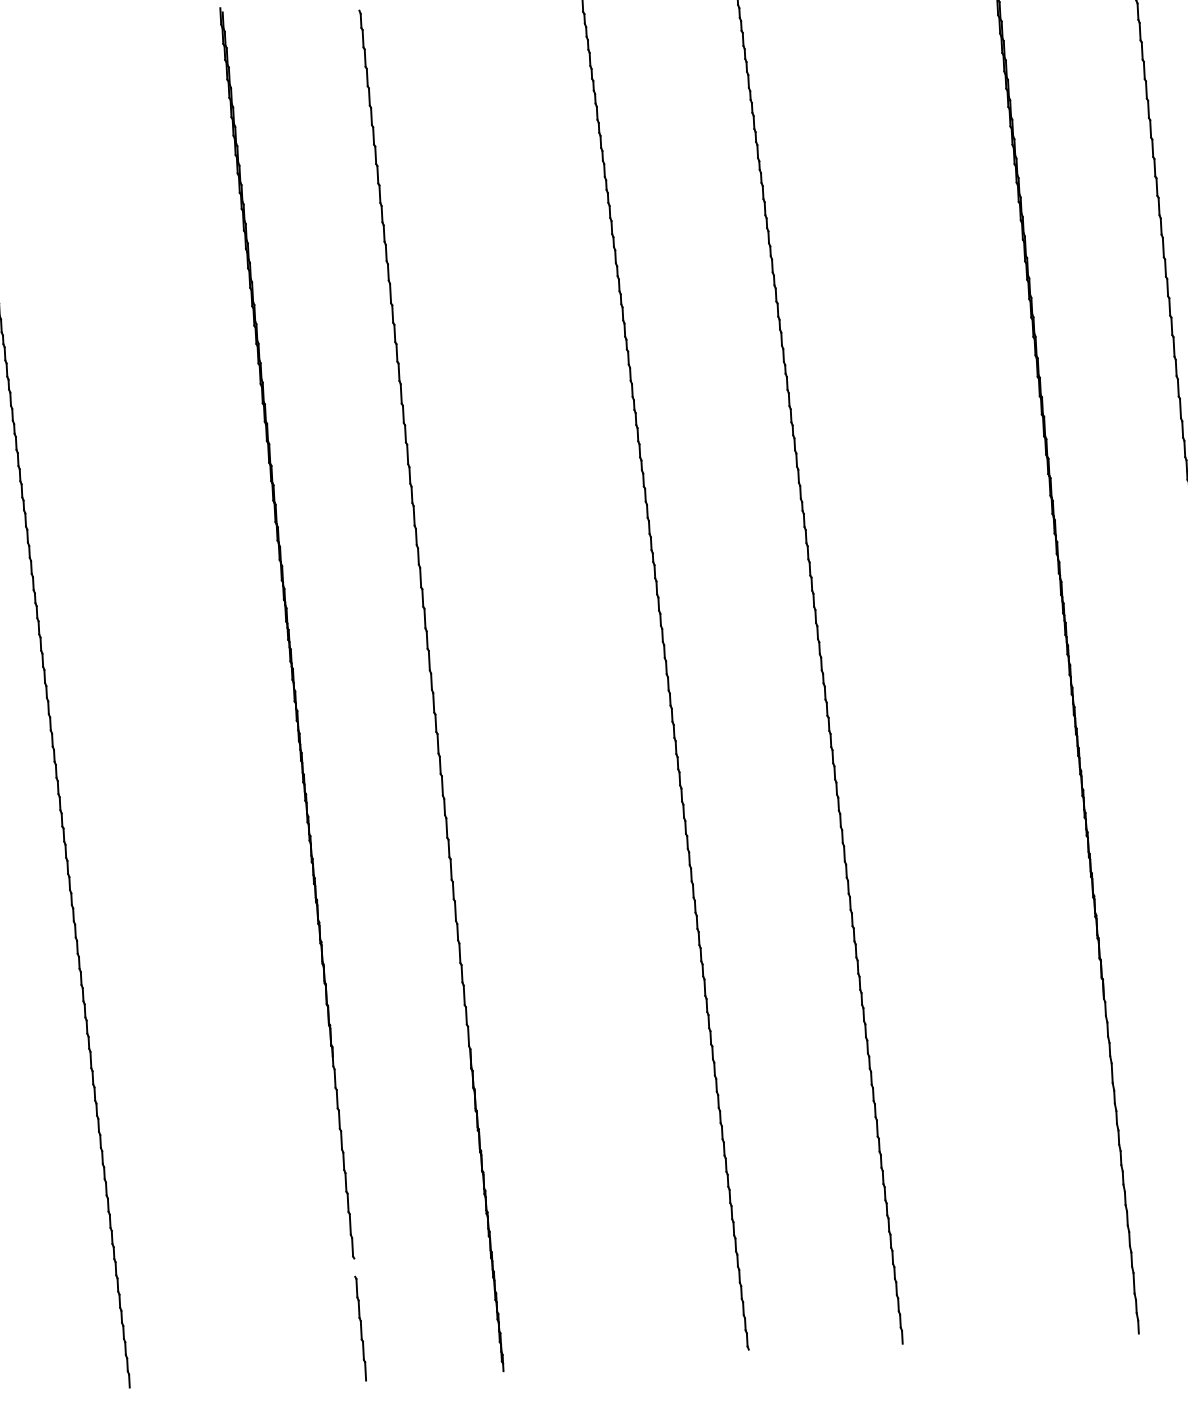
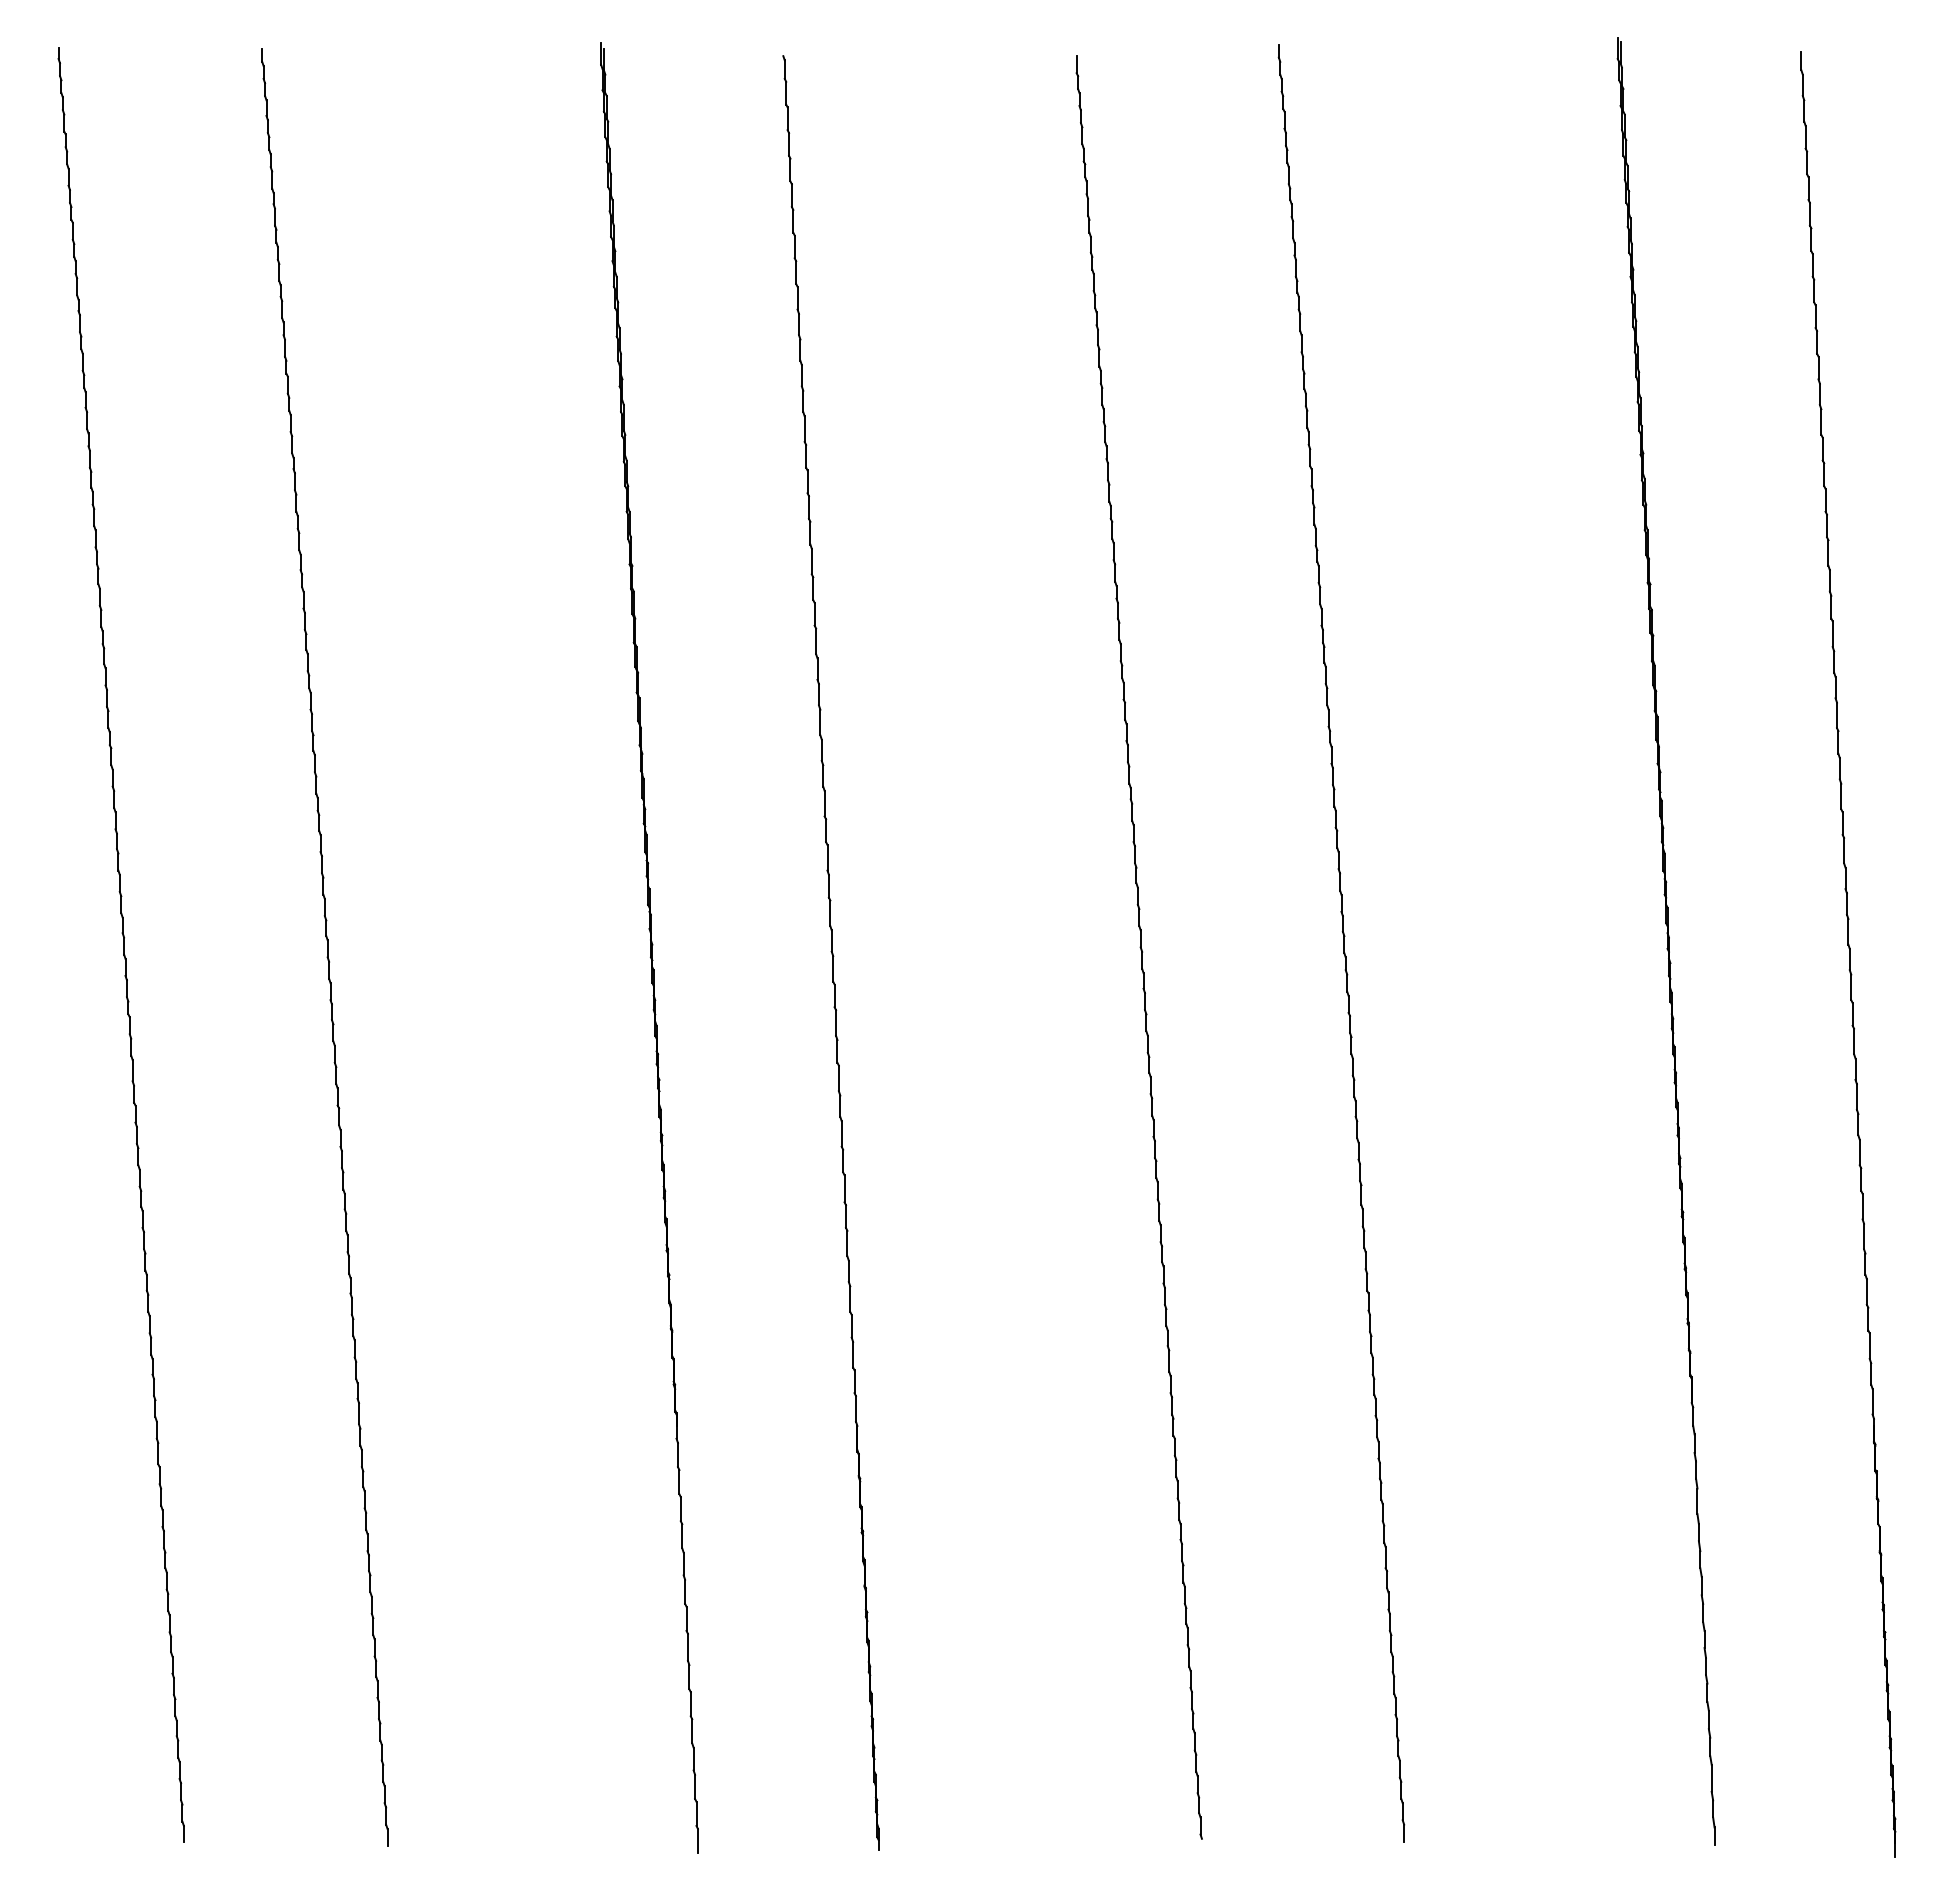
line: (354, 1267) -> (690, 1704), added

